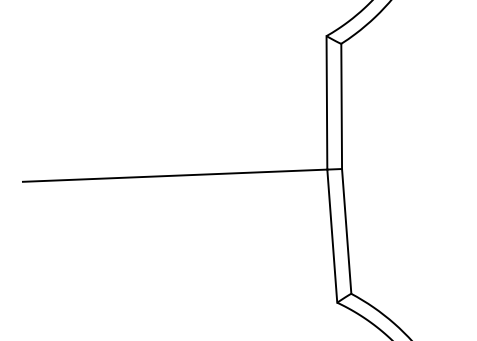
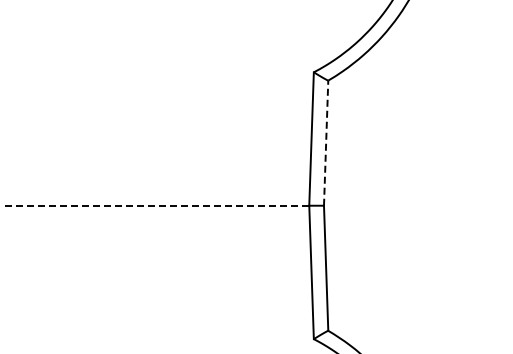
line: (342, 106) -> (326, 143), solid -> dashed
line: (174, 175) -> (156, 205), solid -> dashed

